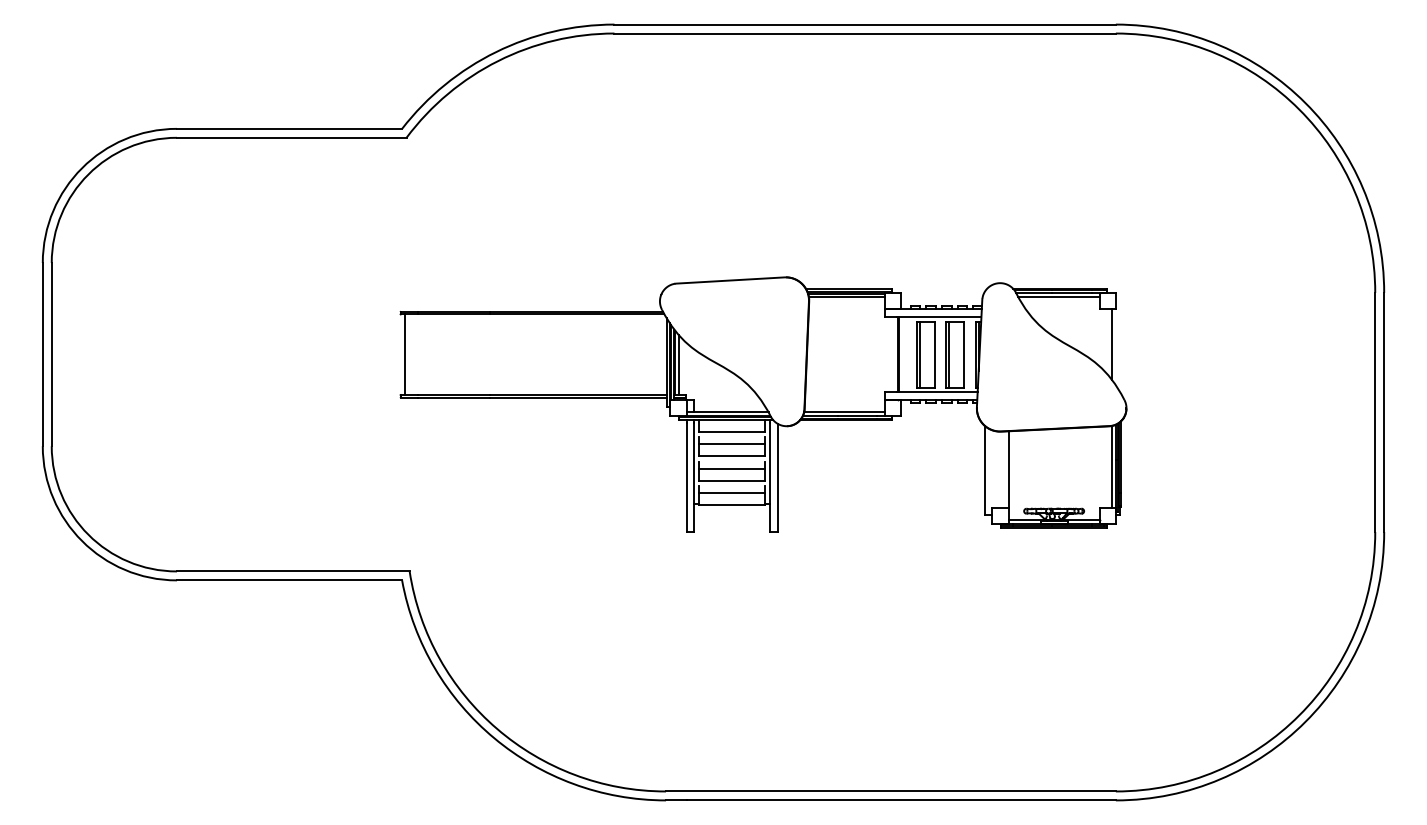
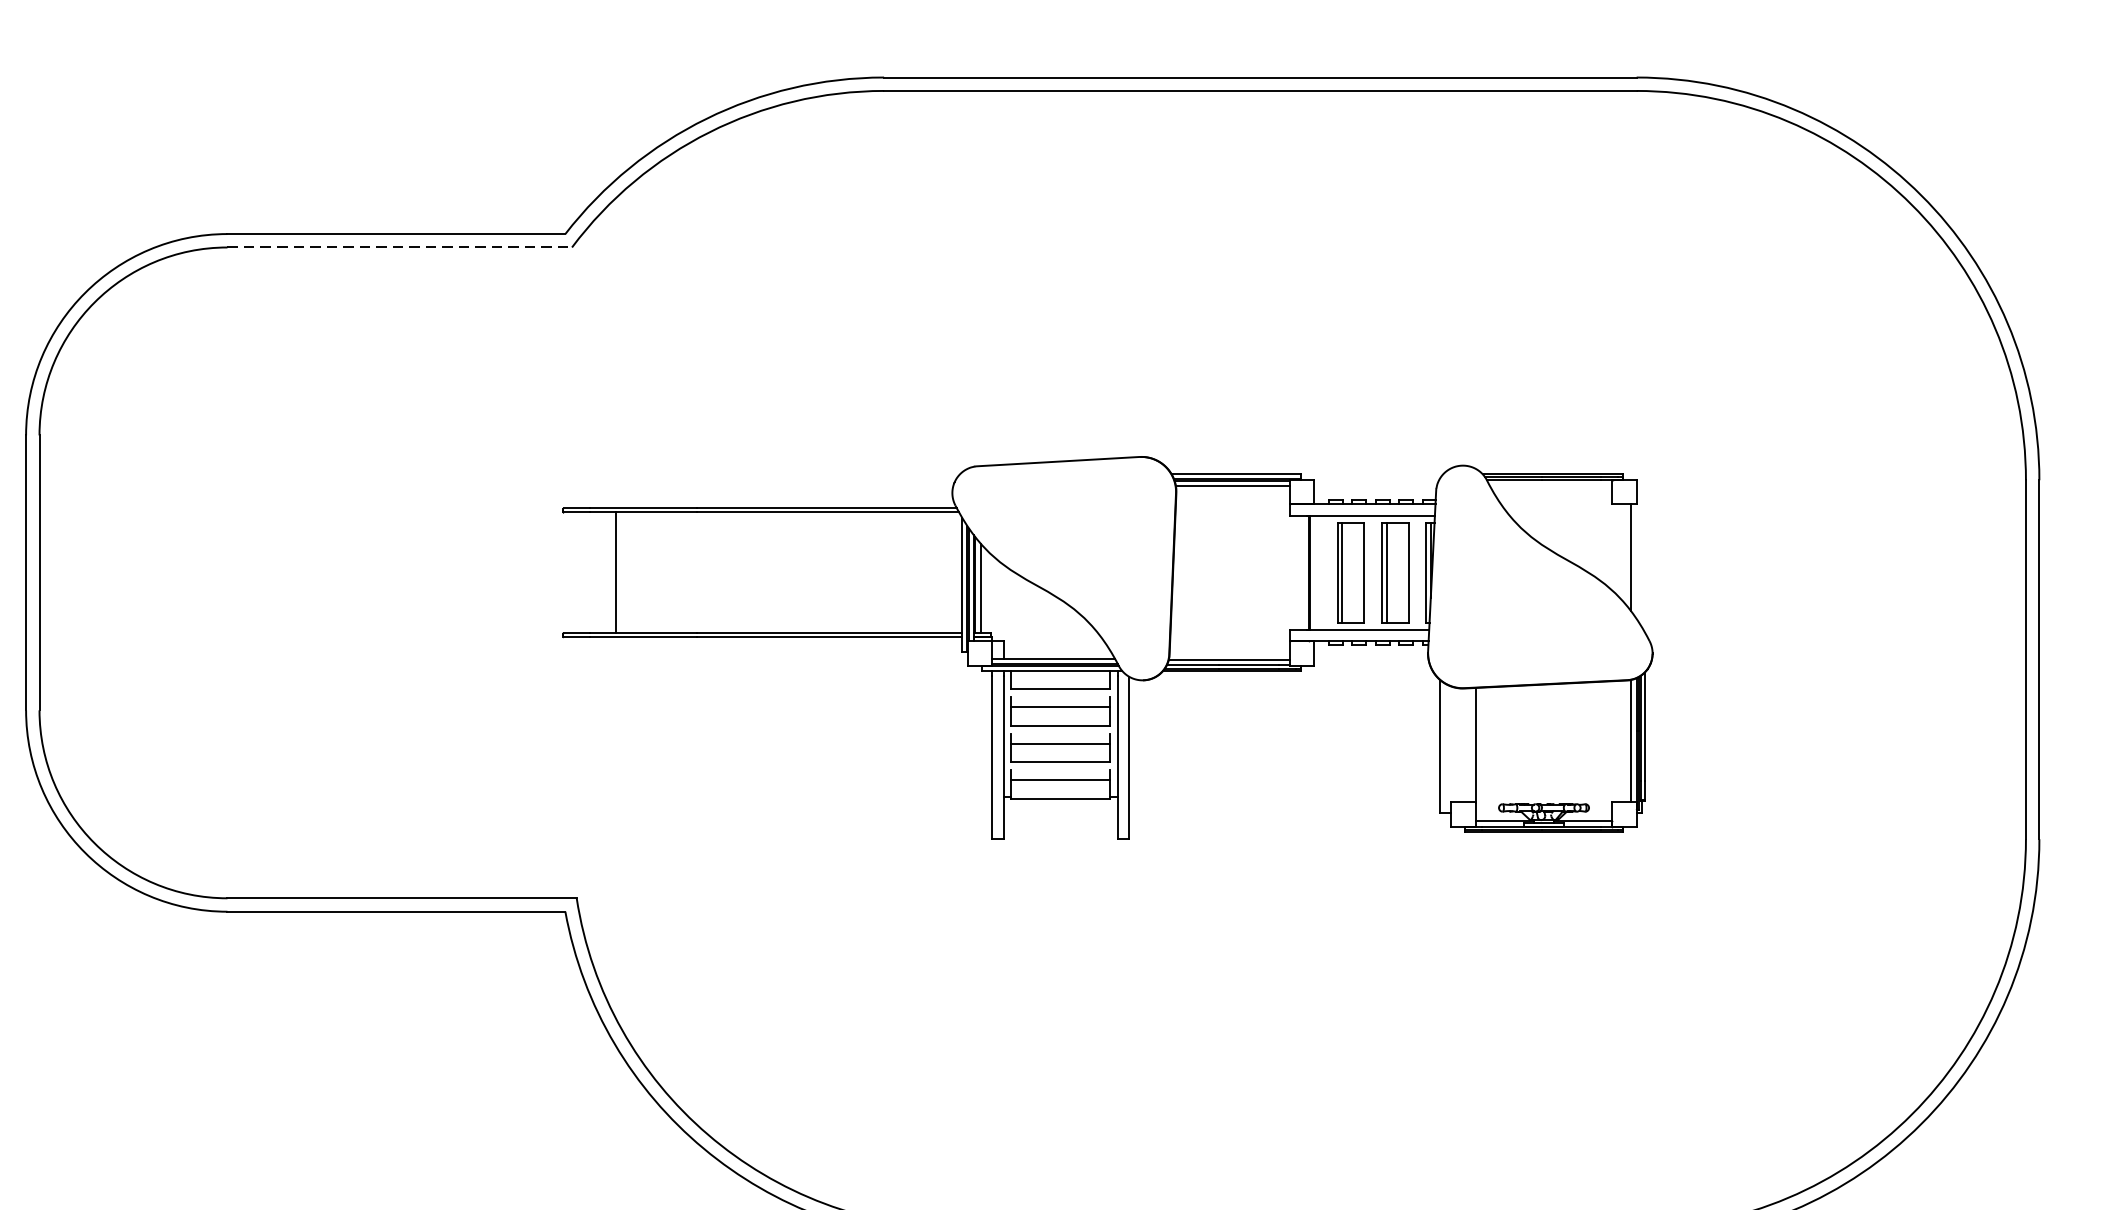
line: (291, 137) -> (399, 247), solid -> dashed
line: (1058, 296) -> (1550, 485), removed
line: (404, 354) -> (615, 572), moved

